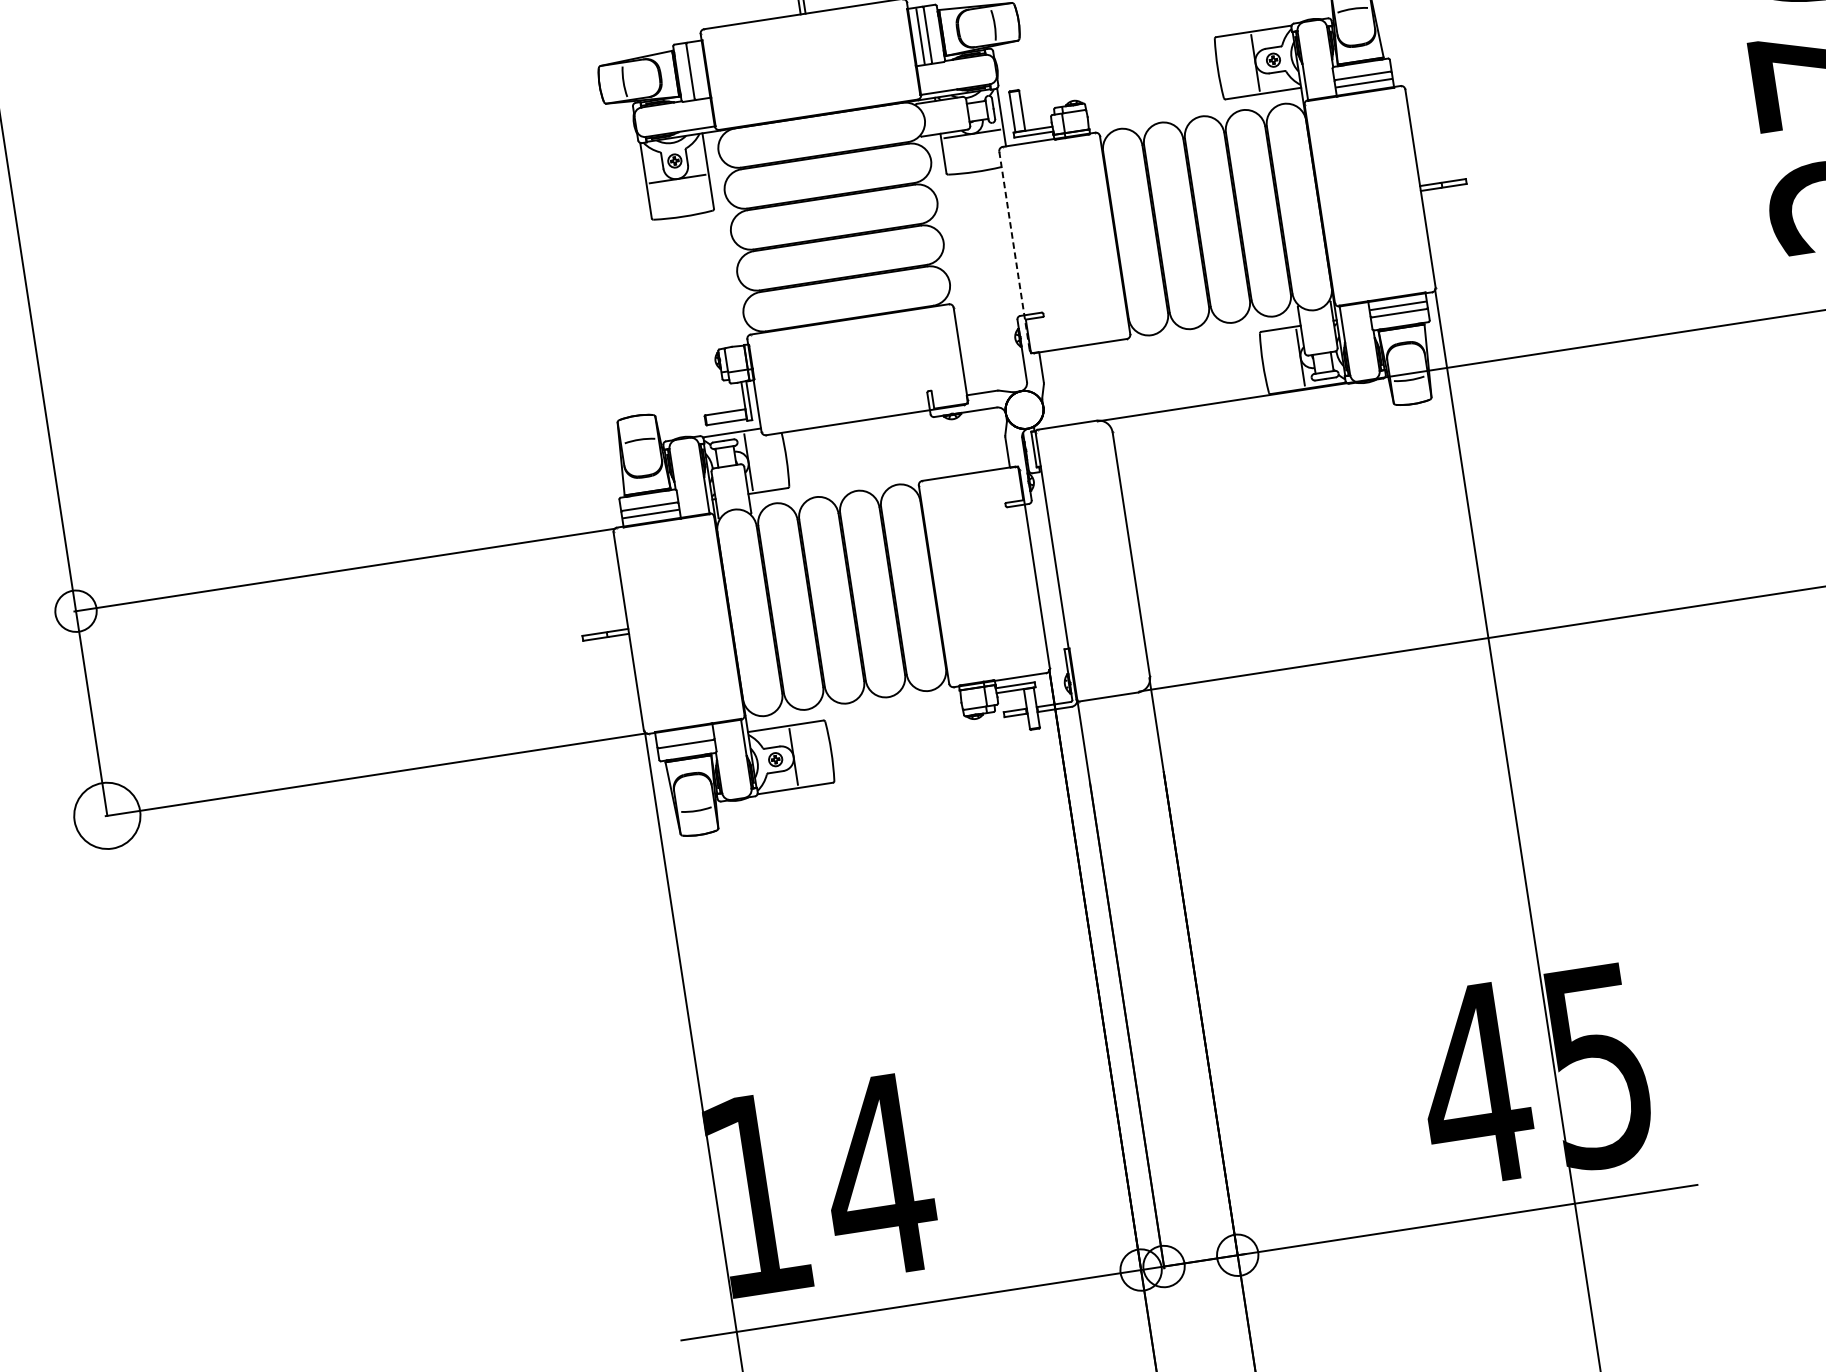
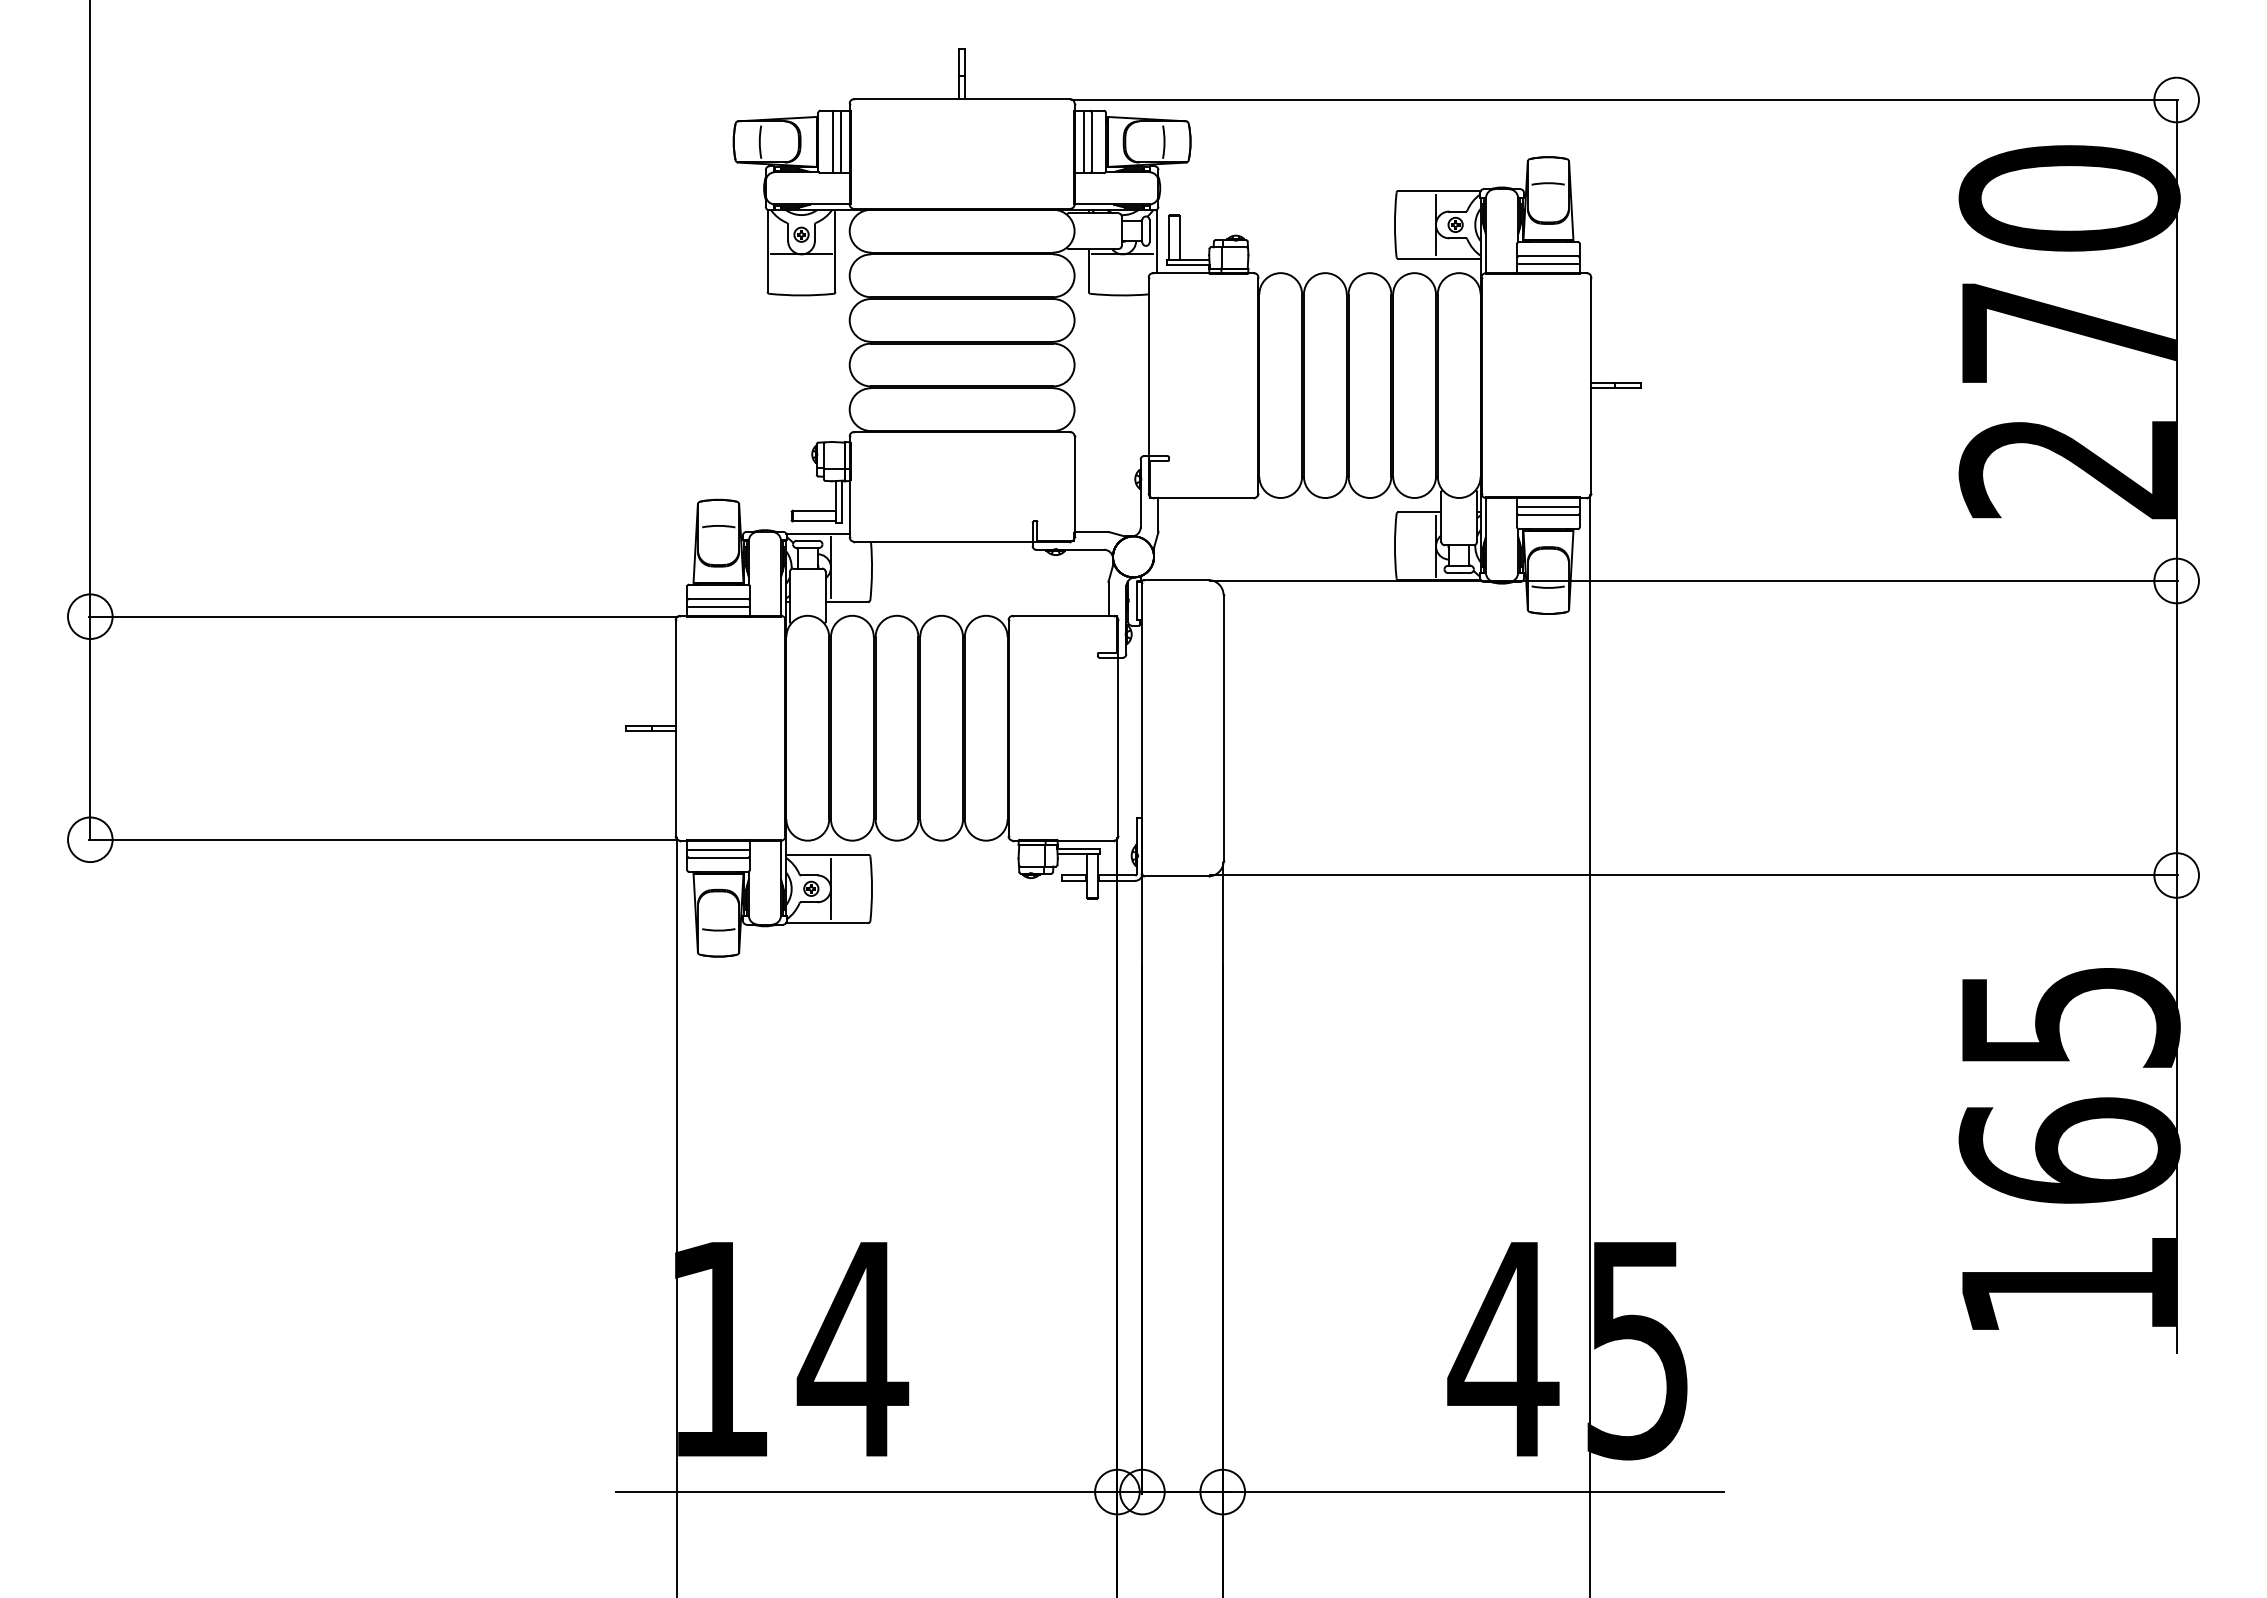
line: (697, 70) -> (840, 141), added
line: (1014, 250) -> (1148, 385), dashed -> solid
line: (684, 736) -> (718, 849), added
circle: (107, 815) -> (90, 839), size x0.62

